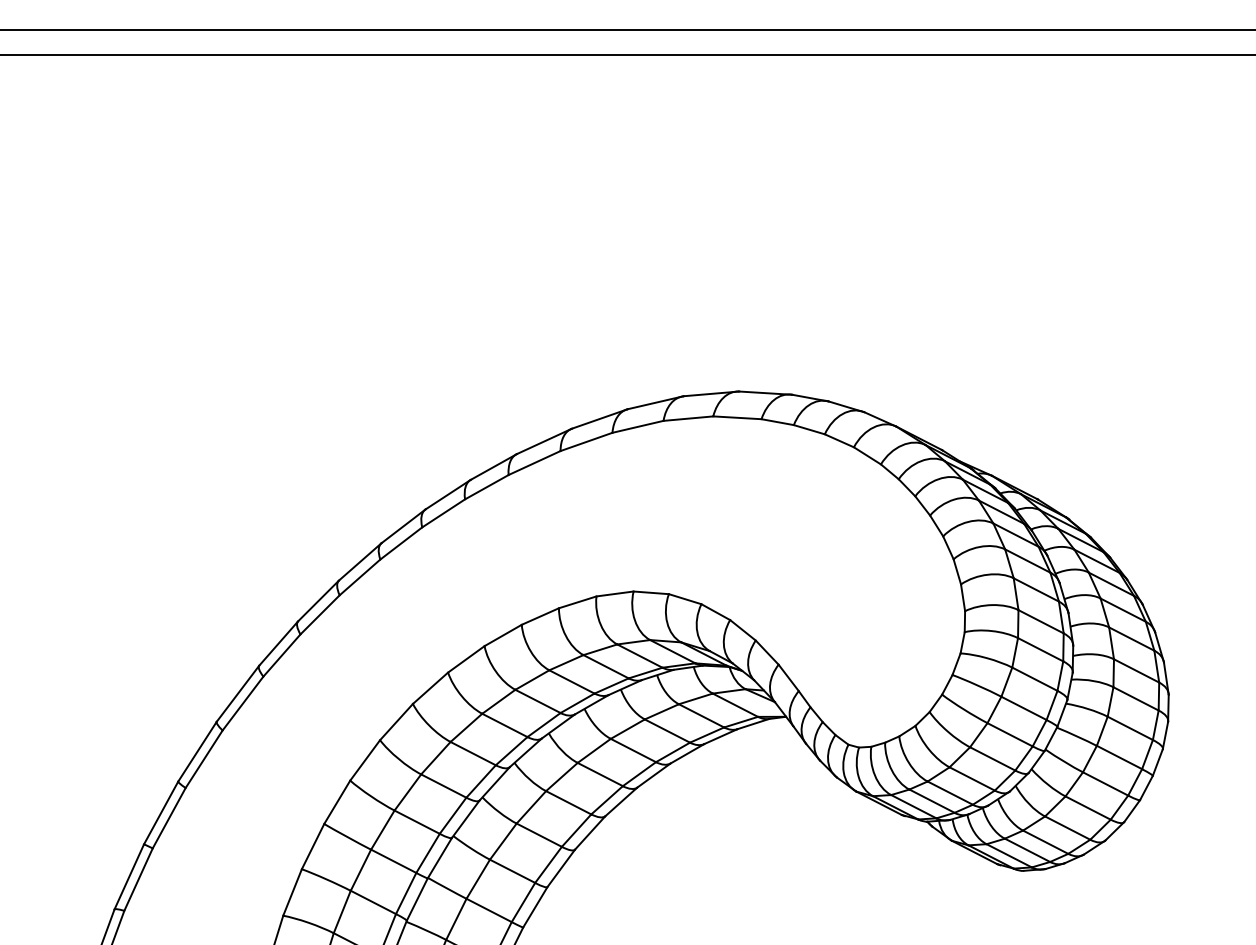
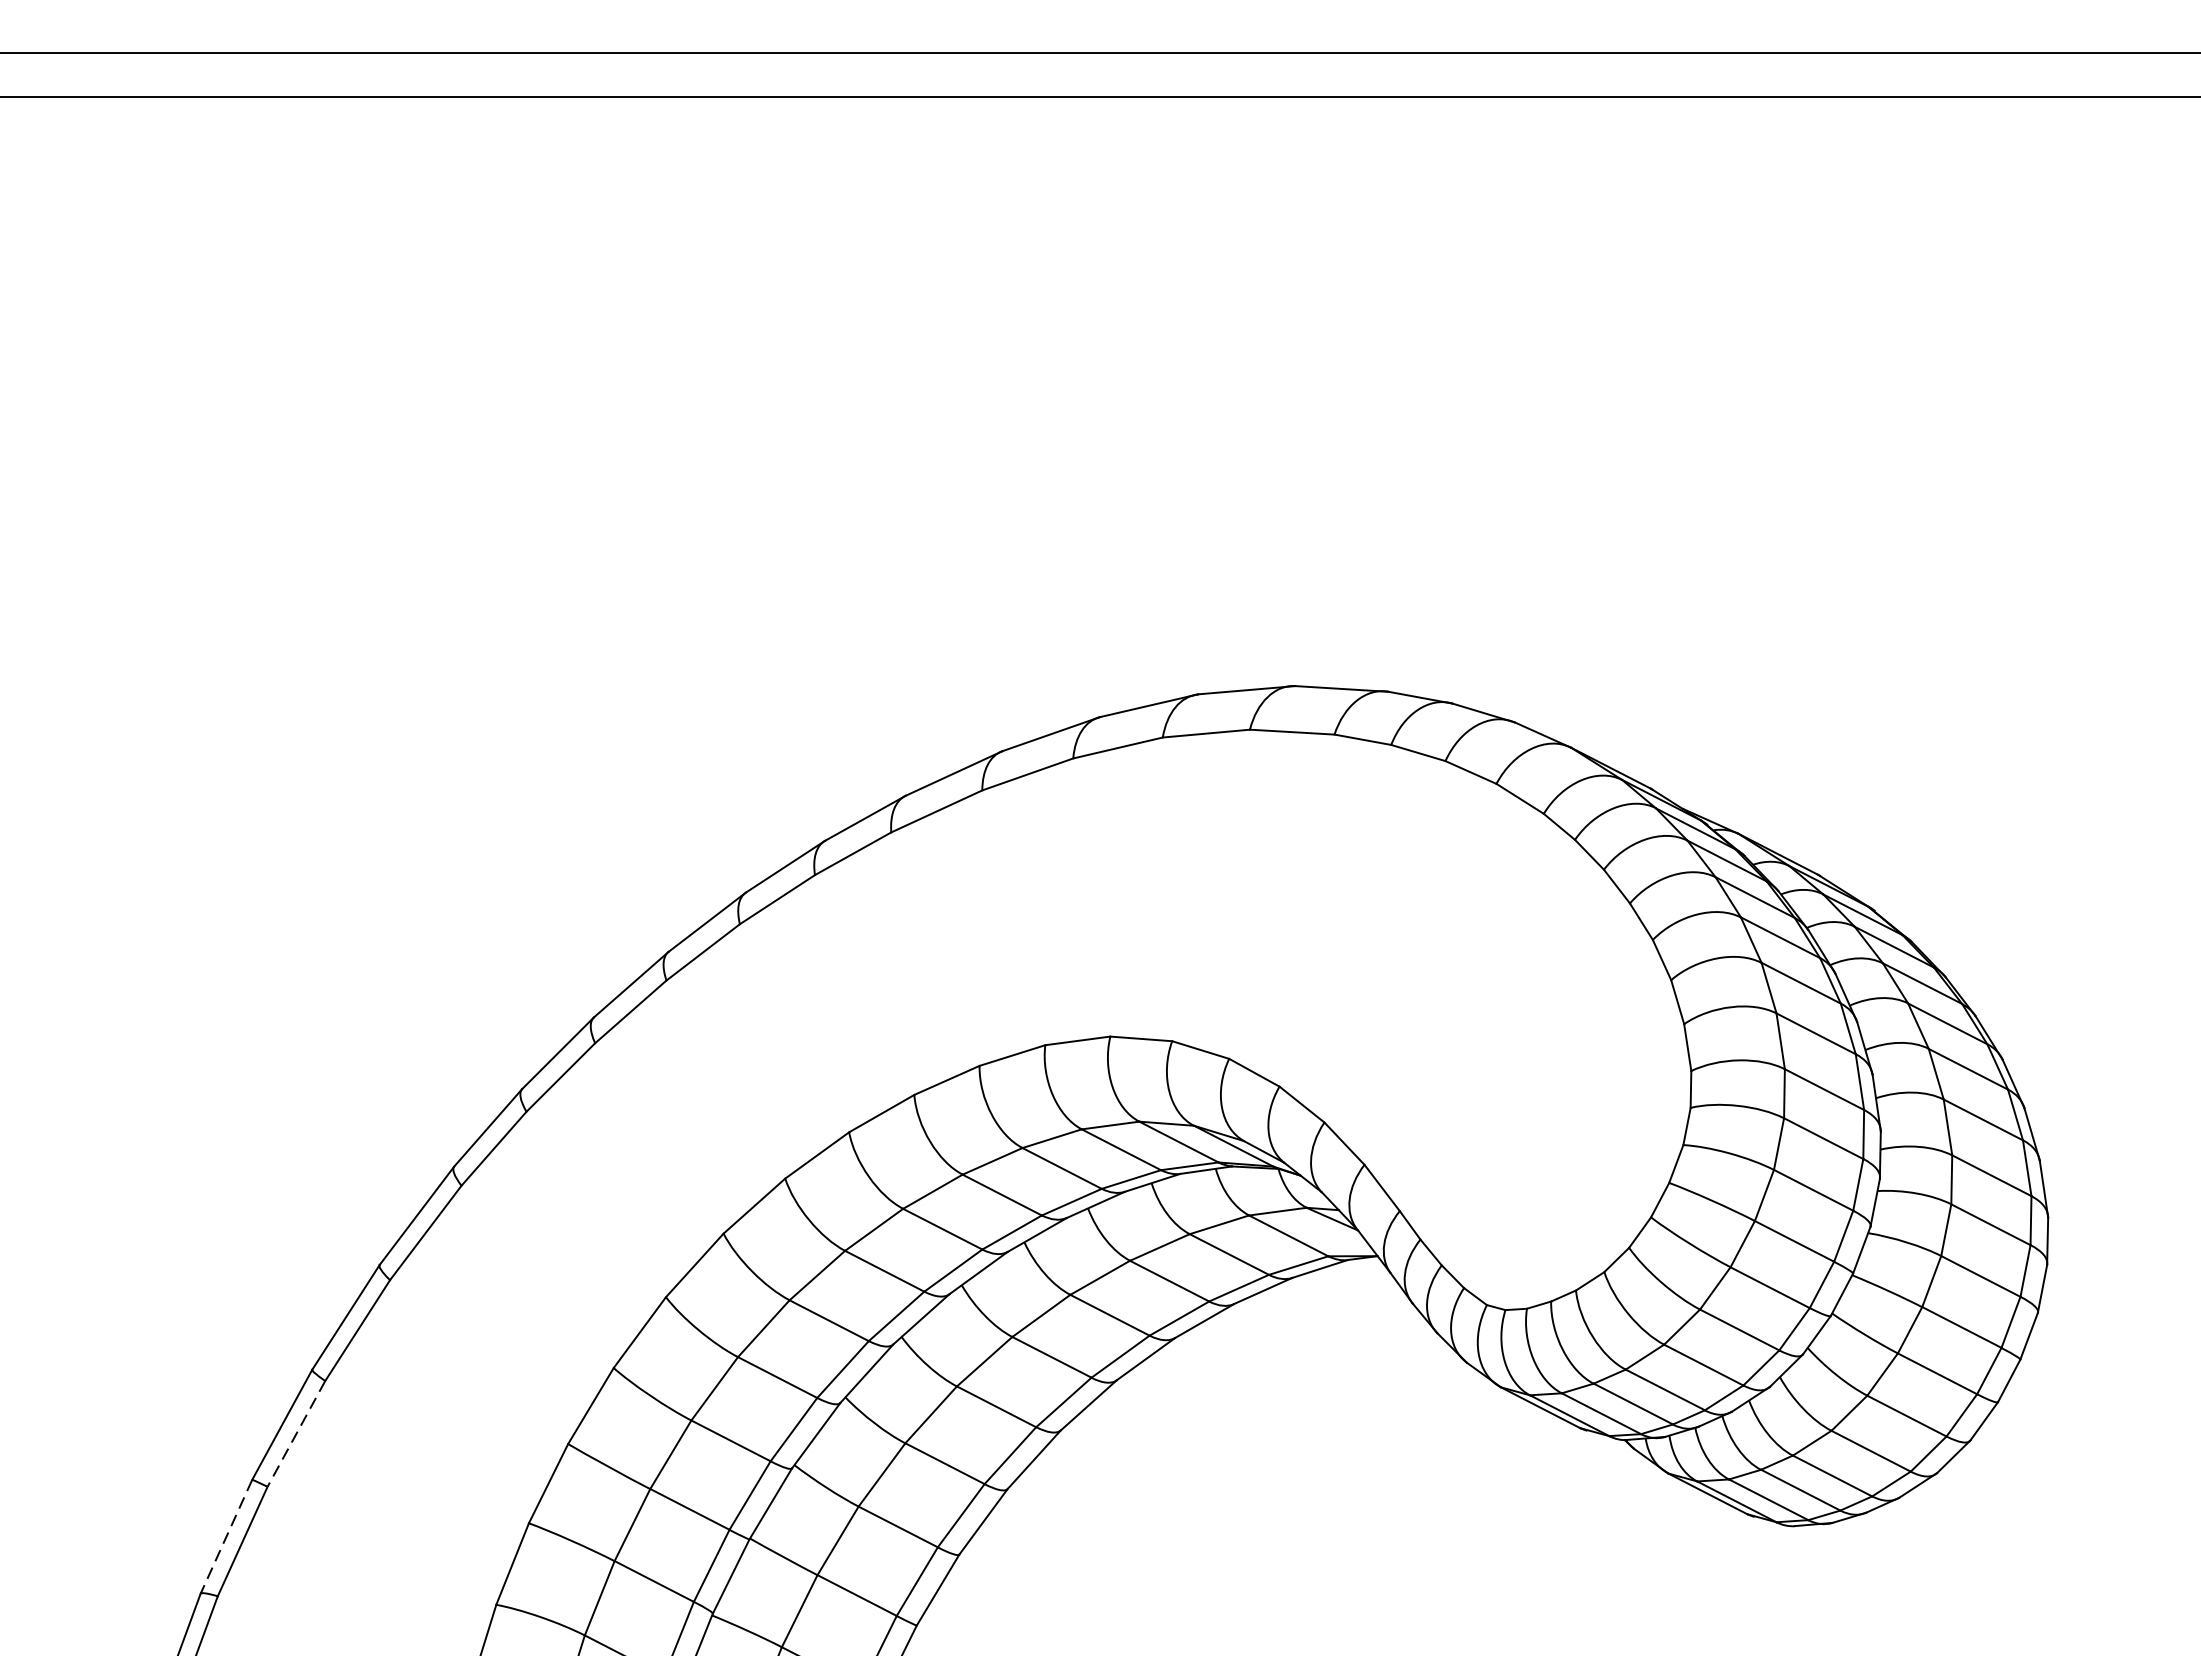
line: (168, 818) -> (295, 1434), solid -> dashed
line: (129, 876) -> (226, 1536), solid -> dashed

